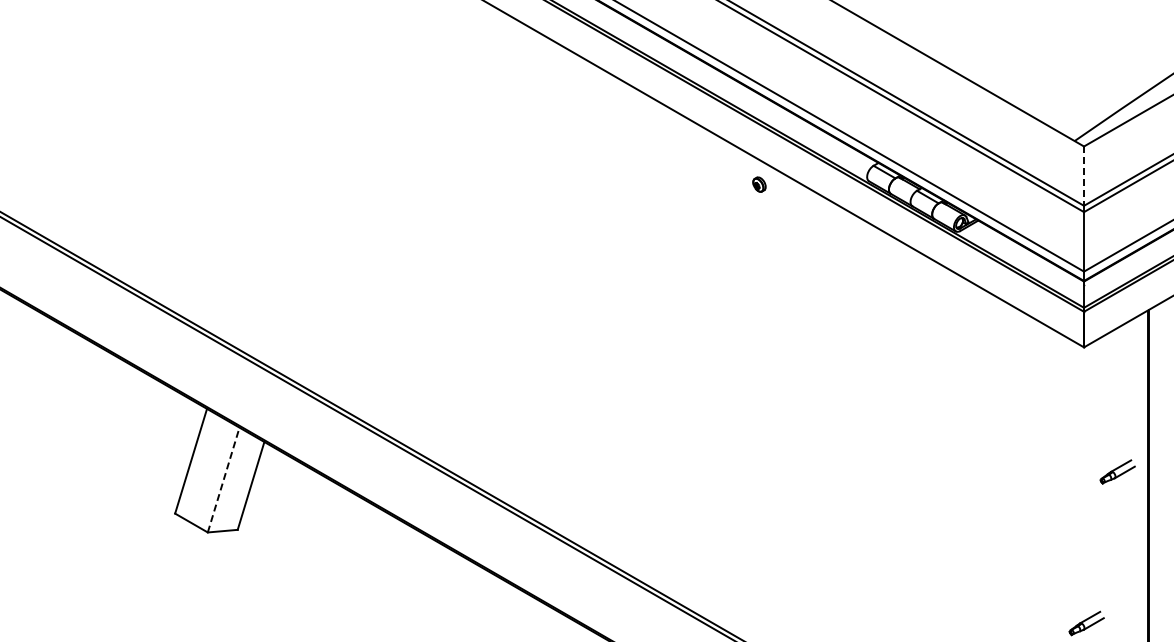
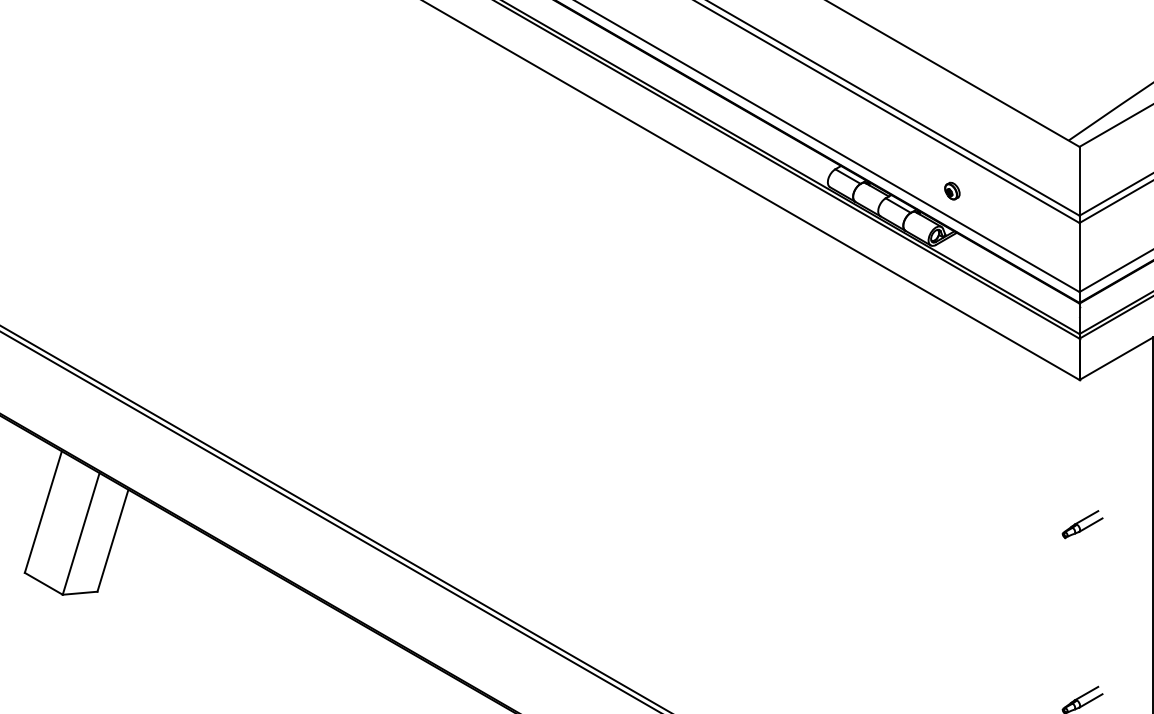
line: (1084, 176) -> (1080, 181), dashed -> solid
part: (759, 184) -> (952, 190), moved
part: (1117, 471) -> (1082, 524), moved
line: (223, 480) -> (80, 534), dashed -> solid

